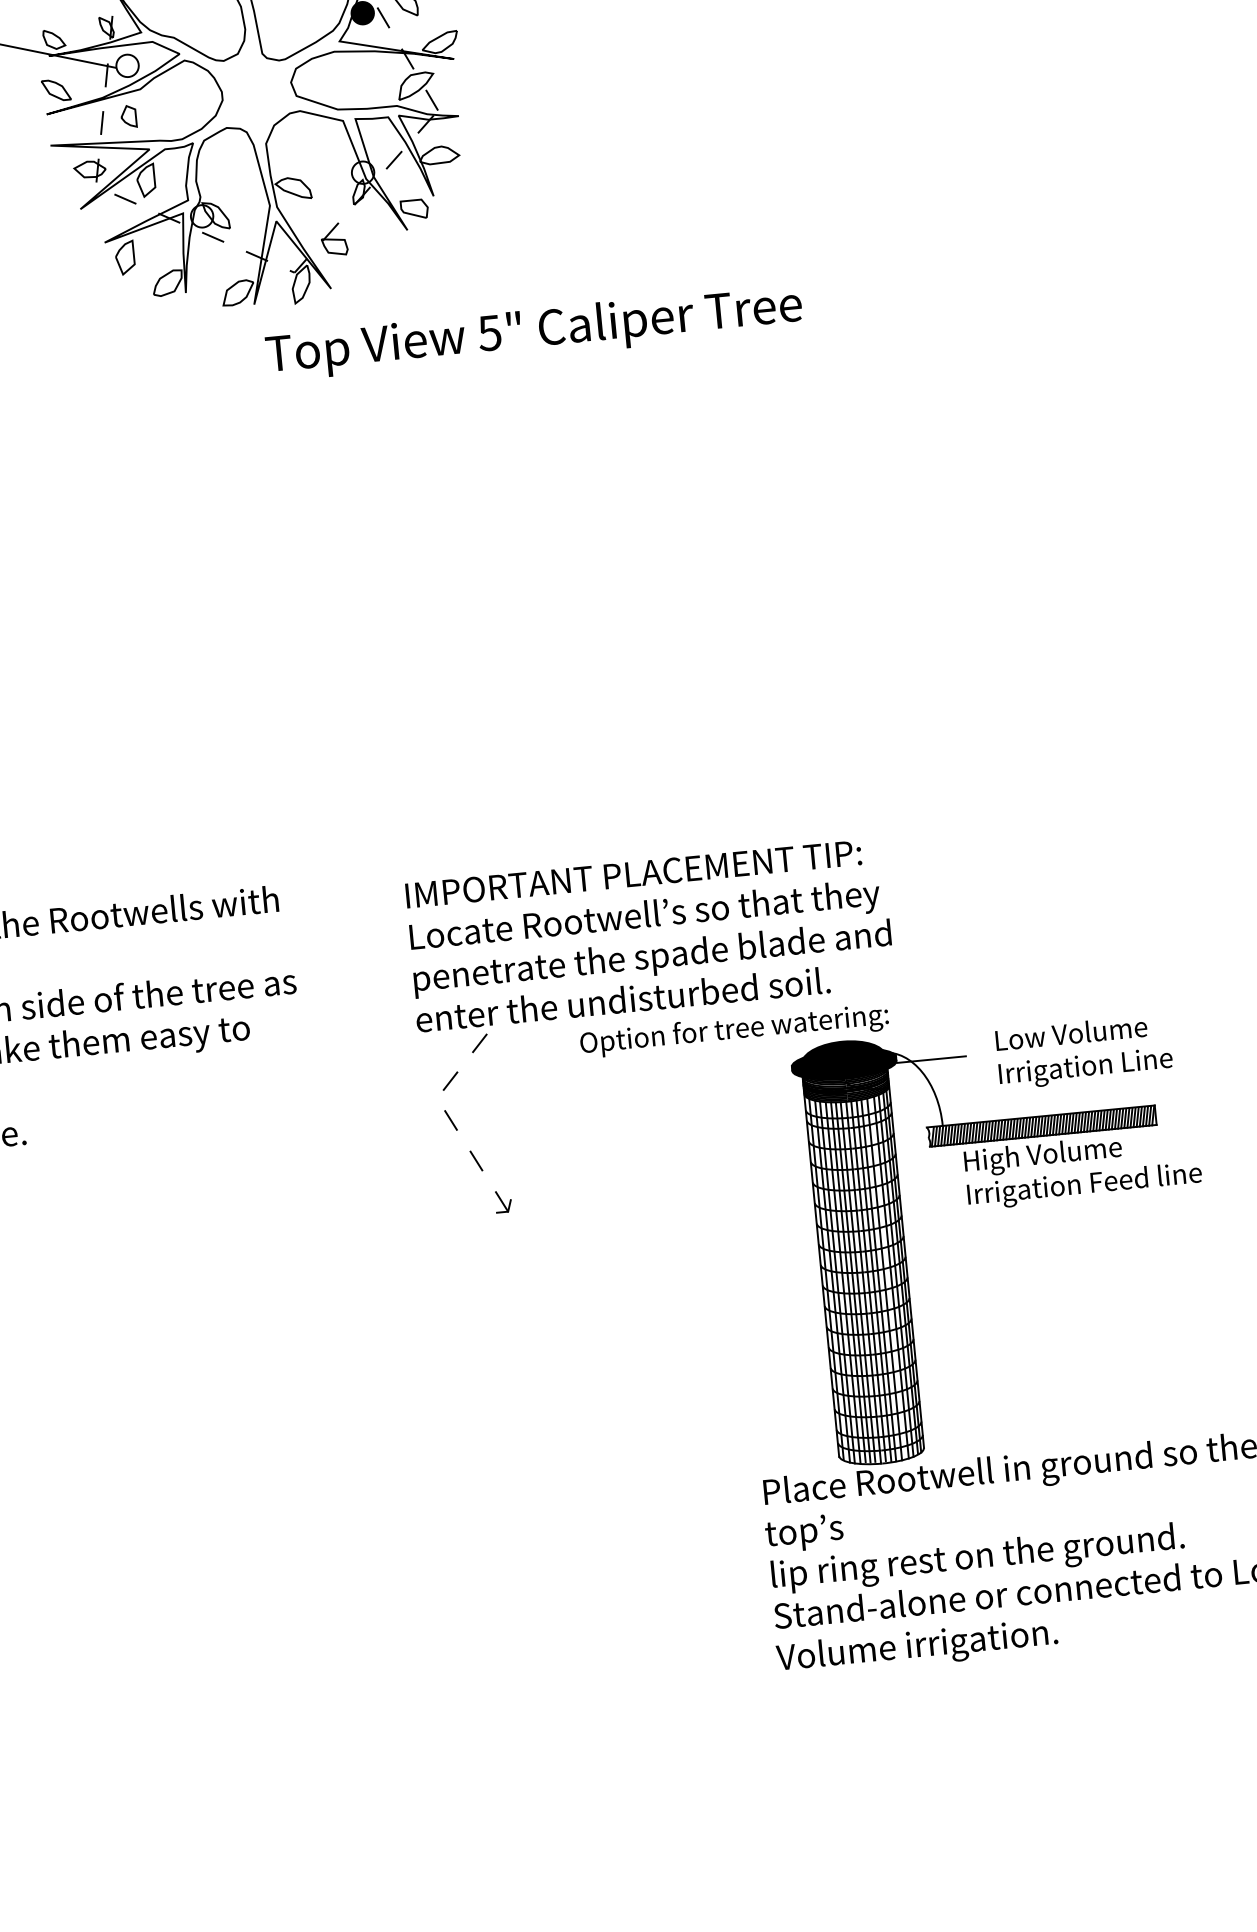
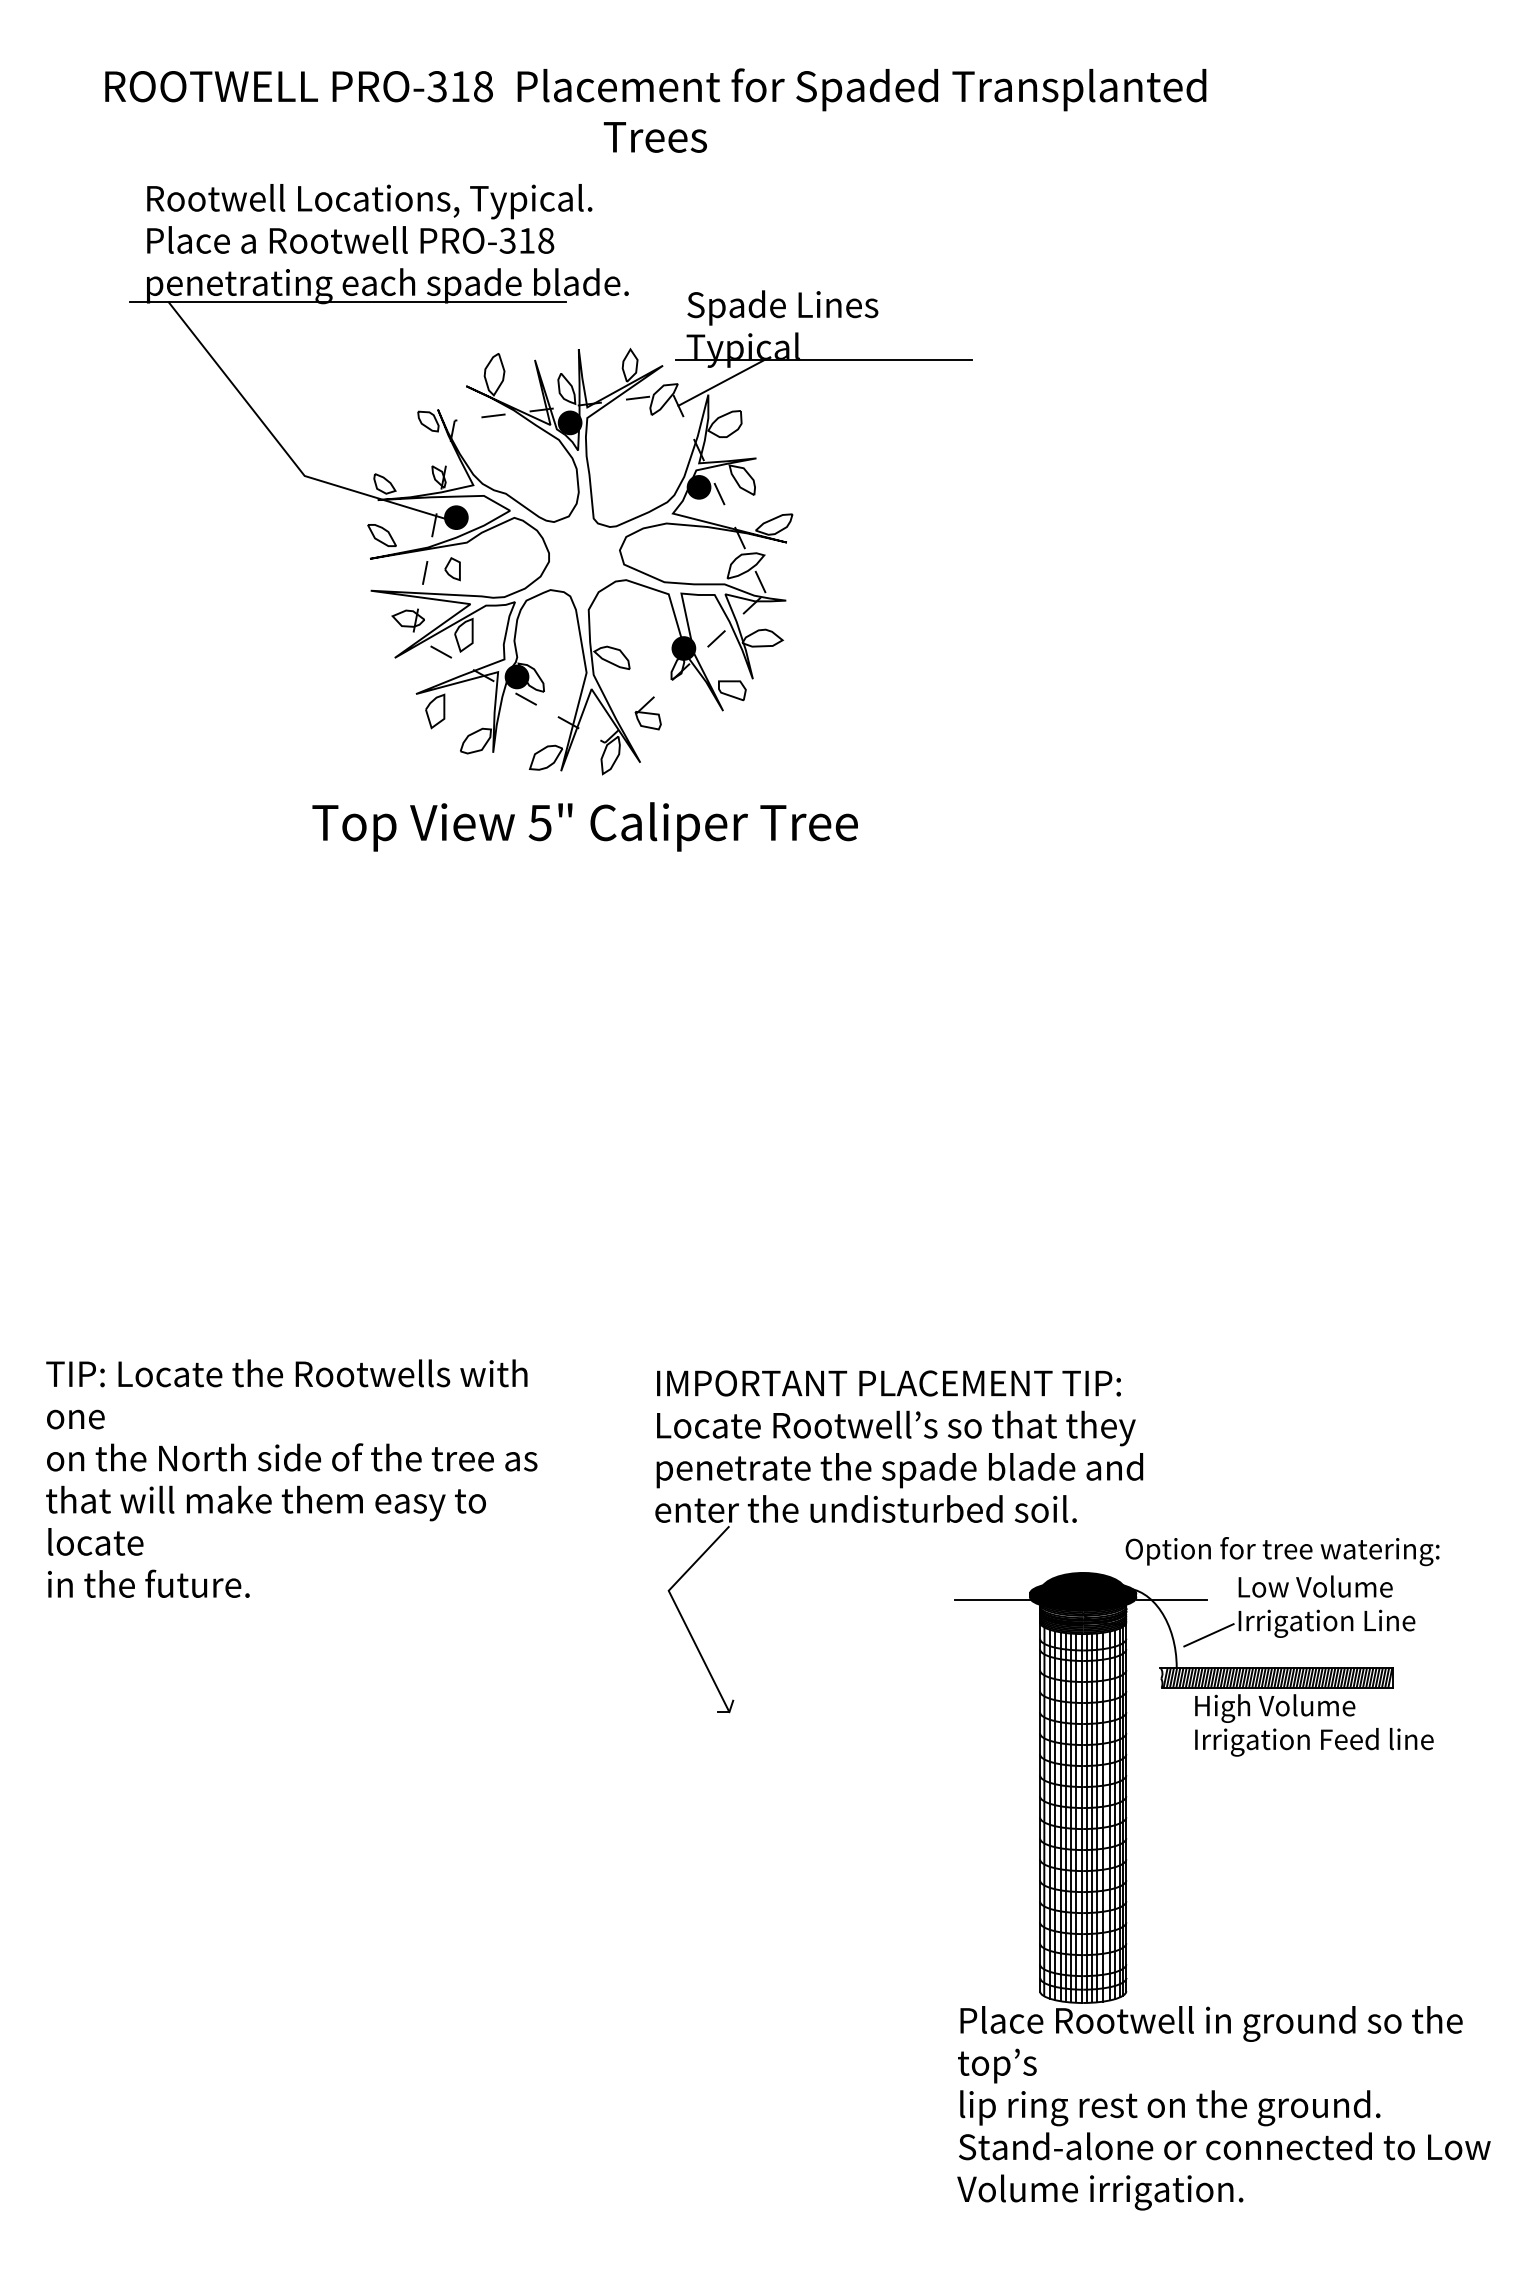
fill: (127, 65) -> (456, 517), added
fill: (362, 172) -> (683, 648), added
fill: (201, 215) -> (516, 676), added
text: (533, 332) -> (584, 826), moved
text: (734, 1030) -> (1282, 1551), moved
line: (754, 1076) -> (991, 1599), added
line: (970, 1091) -> (1208, 1635), added
line: (448, 1117) -> (678, 1611), dashed -> solid

